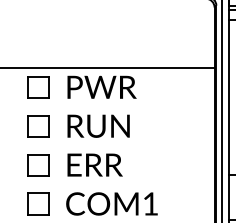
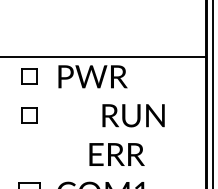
part: (38, 87) -> (29, 76), size x0.7
text: (98, 125) -> (133, 114), moved
part: (38, 126) -> (29, 115), size x0.7
text: (94, 164) -> (116, 153), moved
part: (38, 165) -> (29, 154), removed

